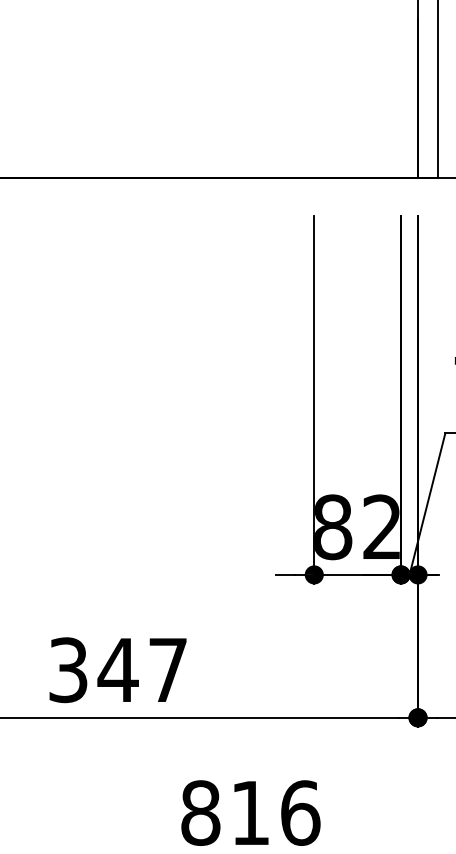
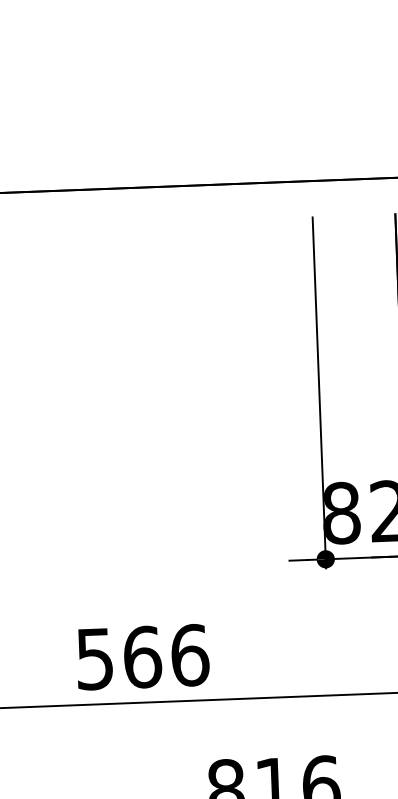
text: (118, 670) -> (142, 657), 347 -> 566

